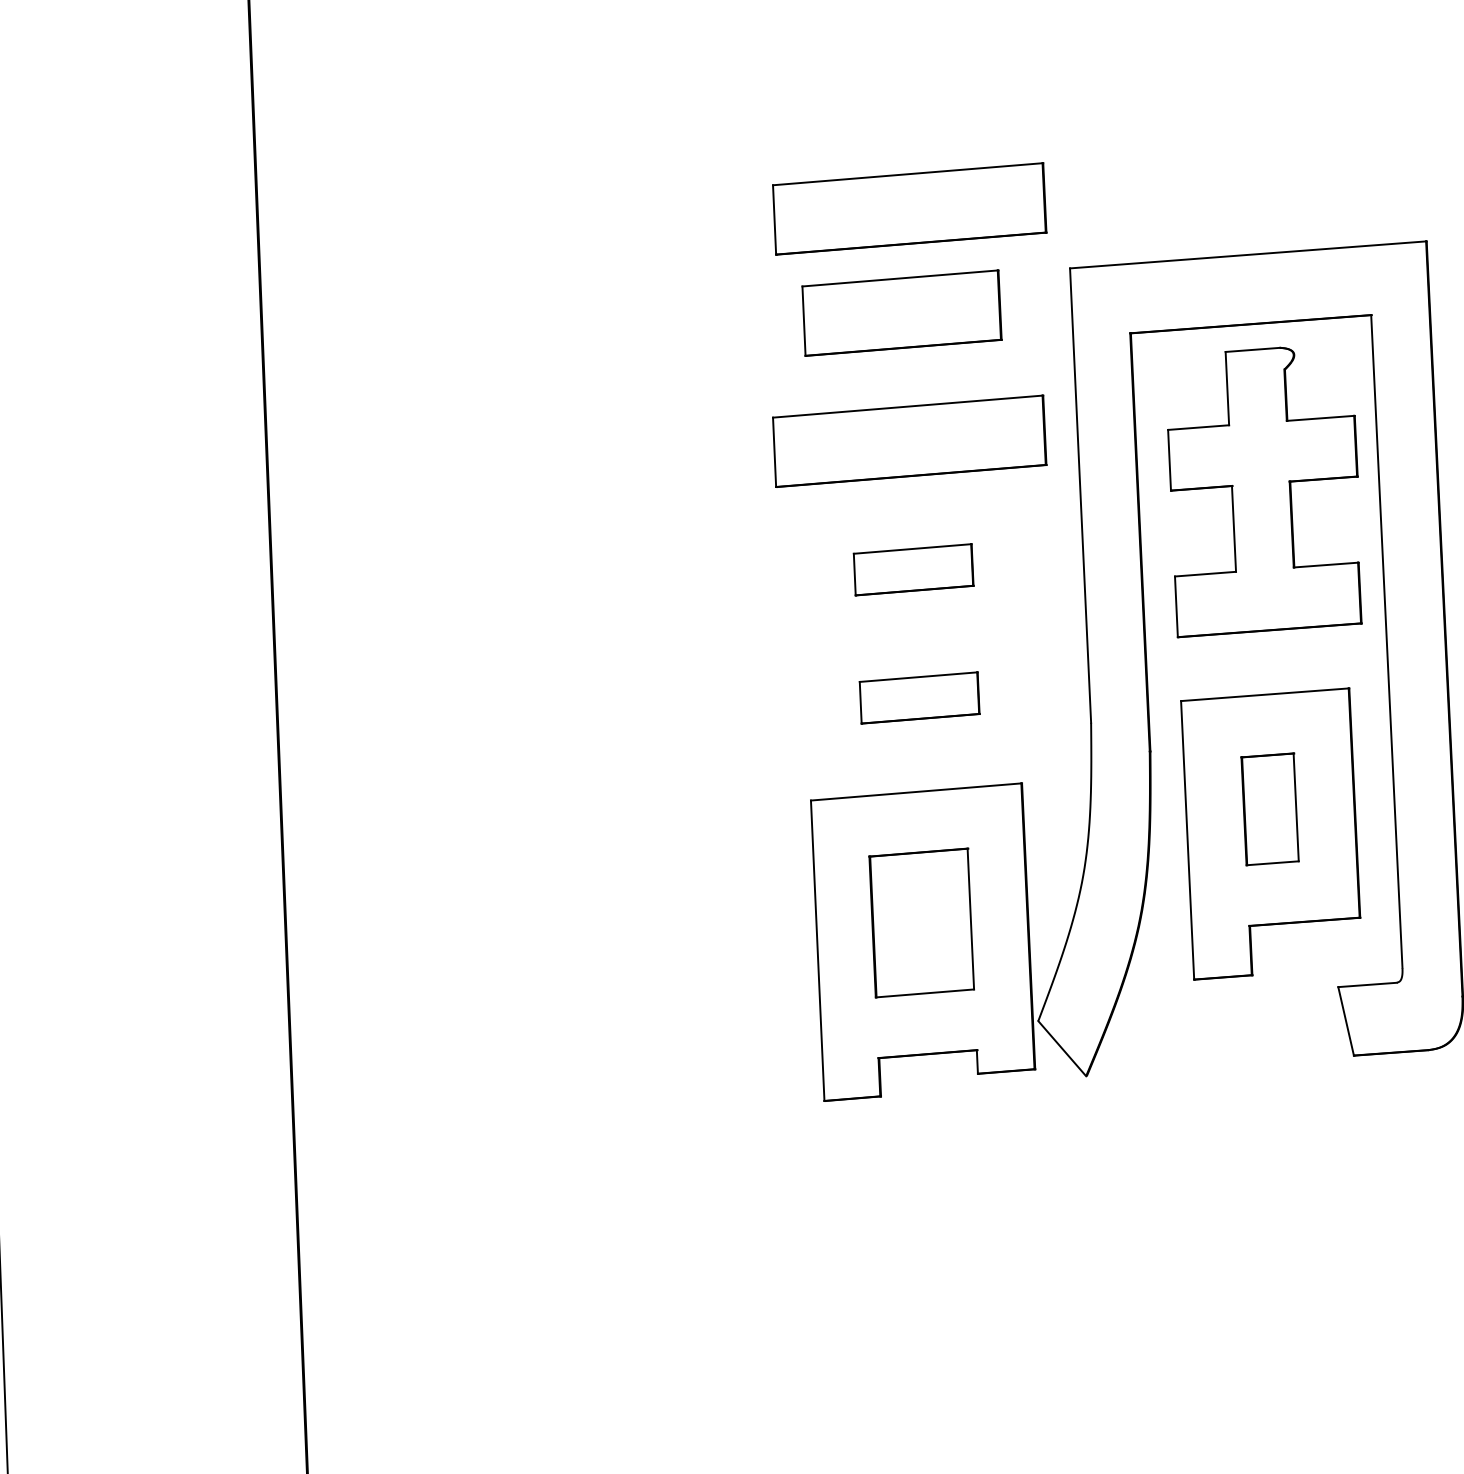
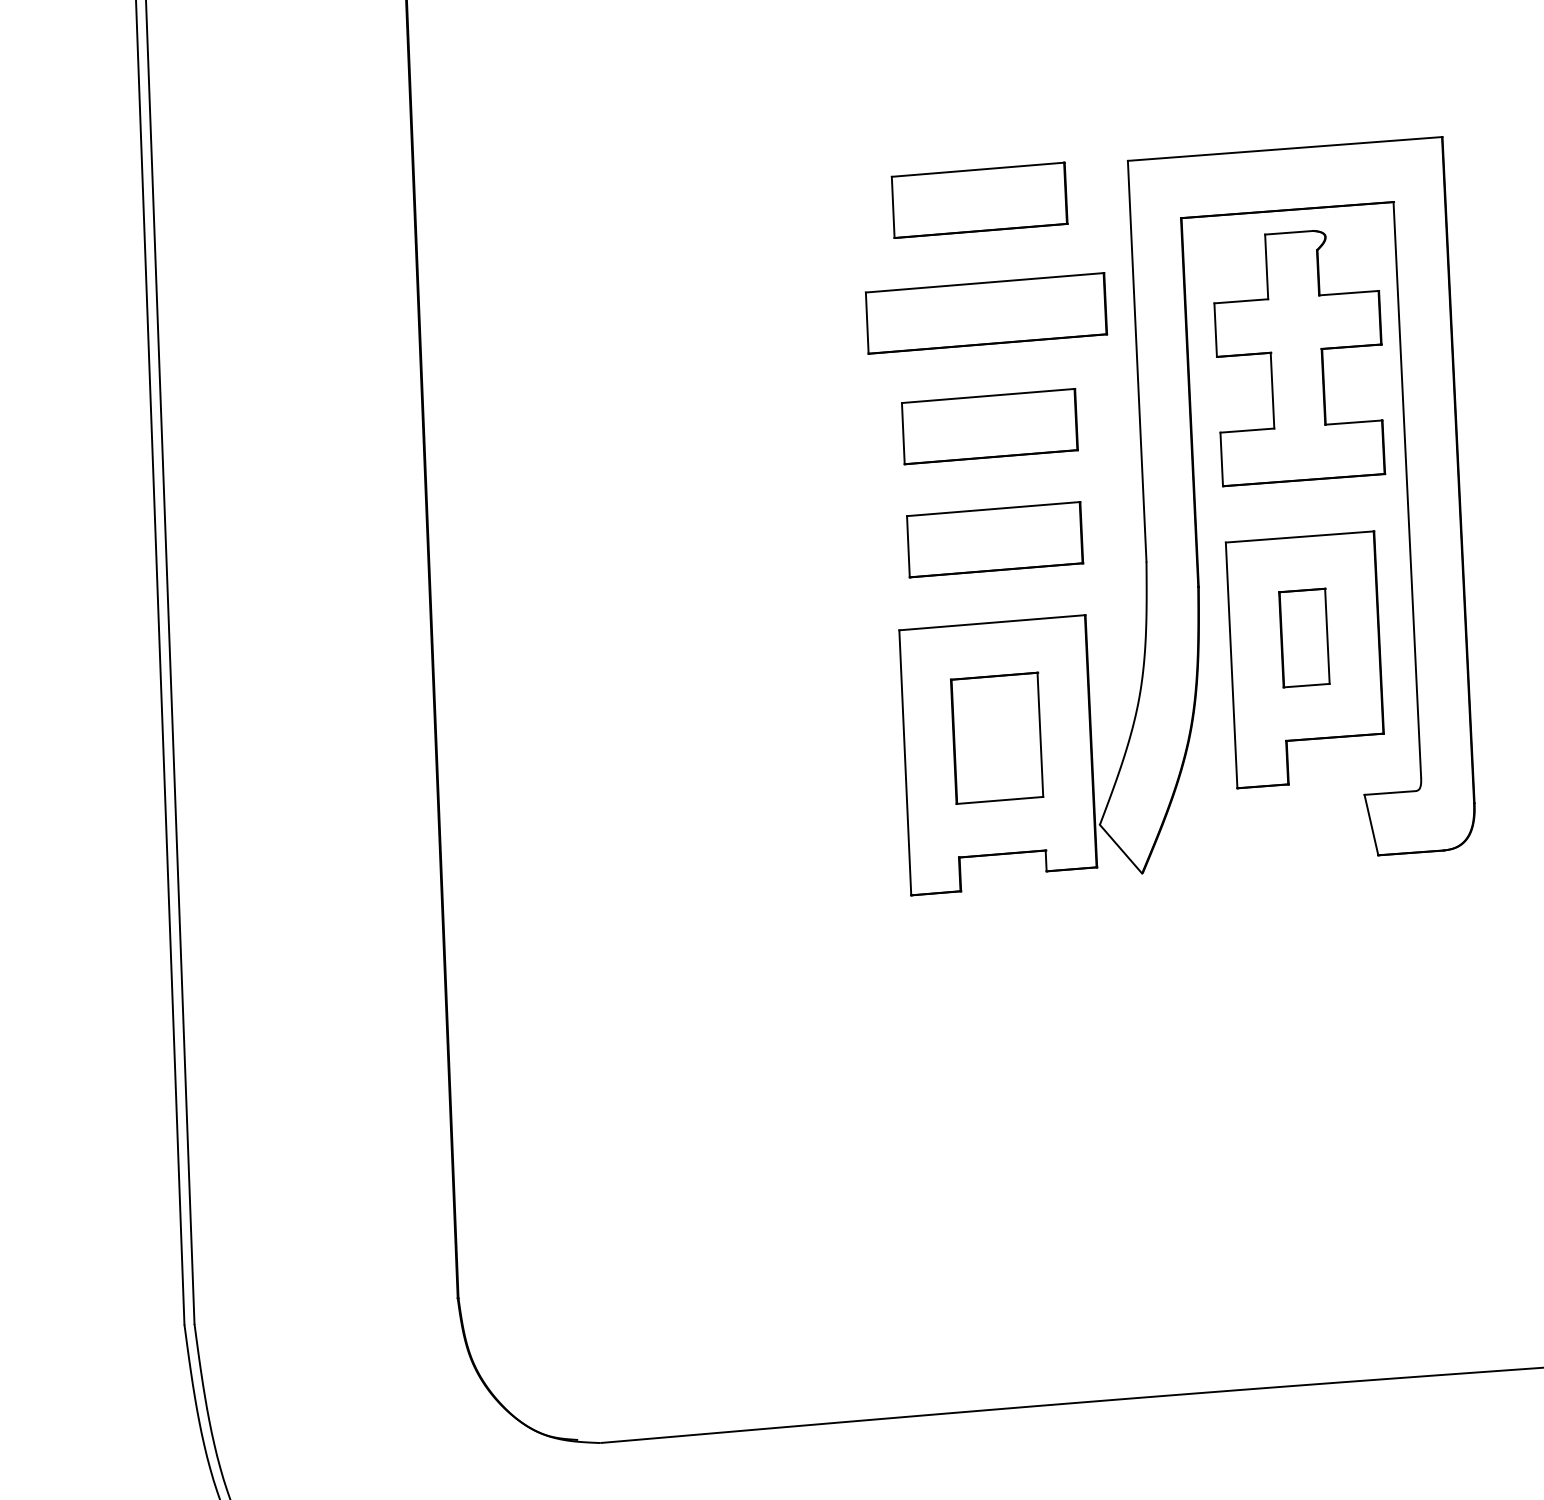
part: (909, 209) -> (986, 108), removed
part: (913, 569) -> (989, 426), size x1.67
part: (919, 697) -> (995, 539), size x1.67

